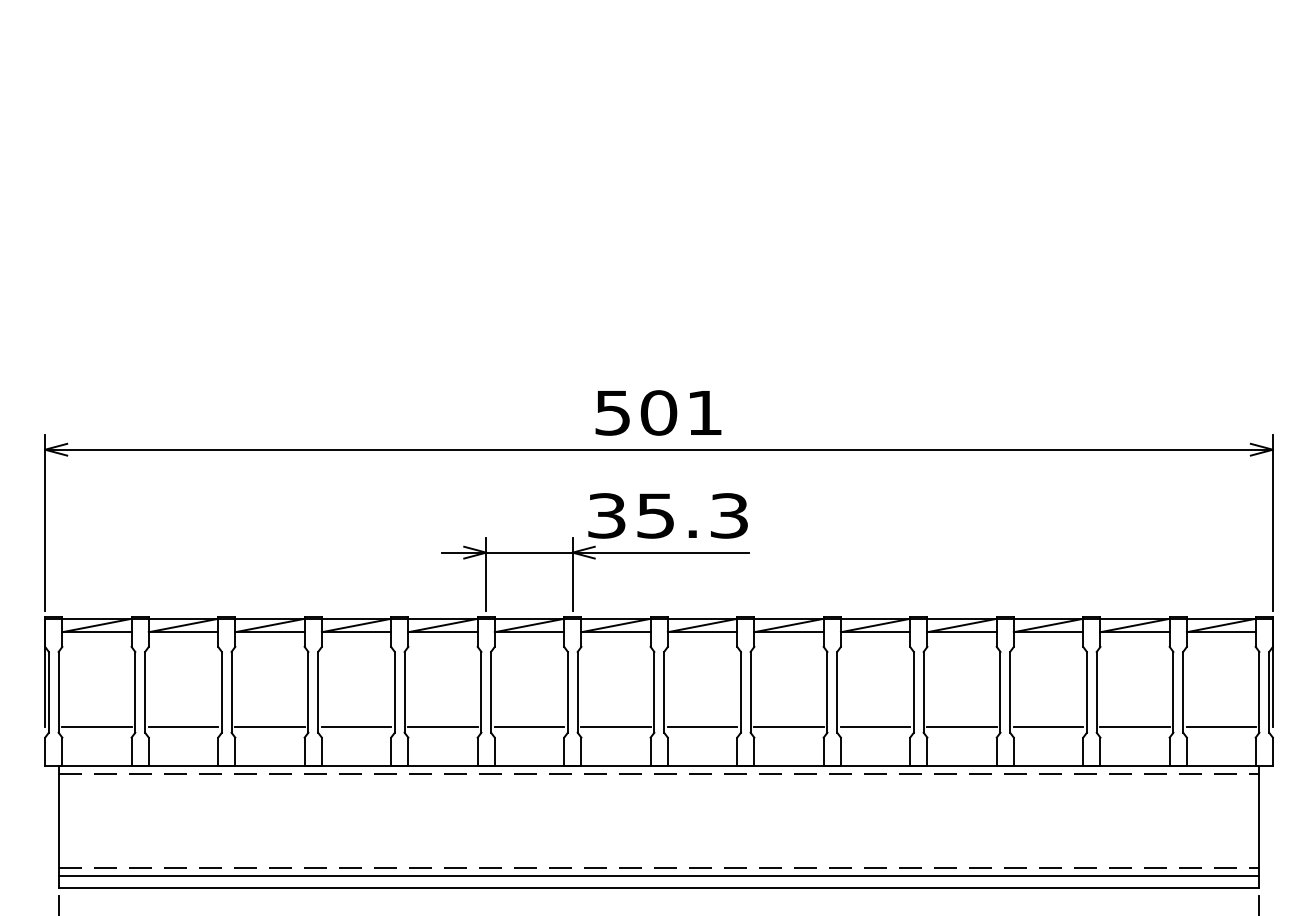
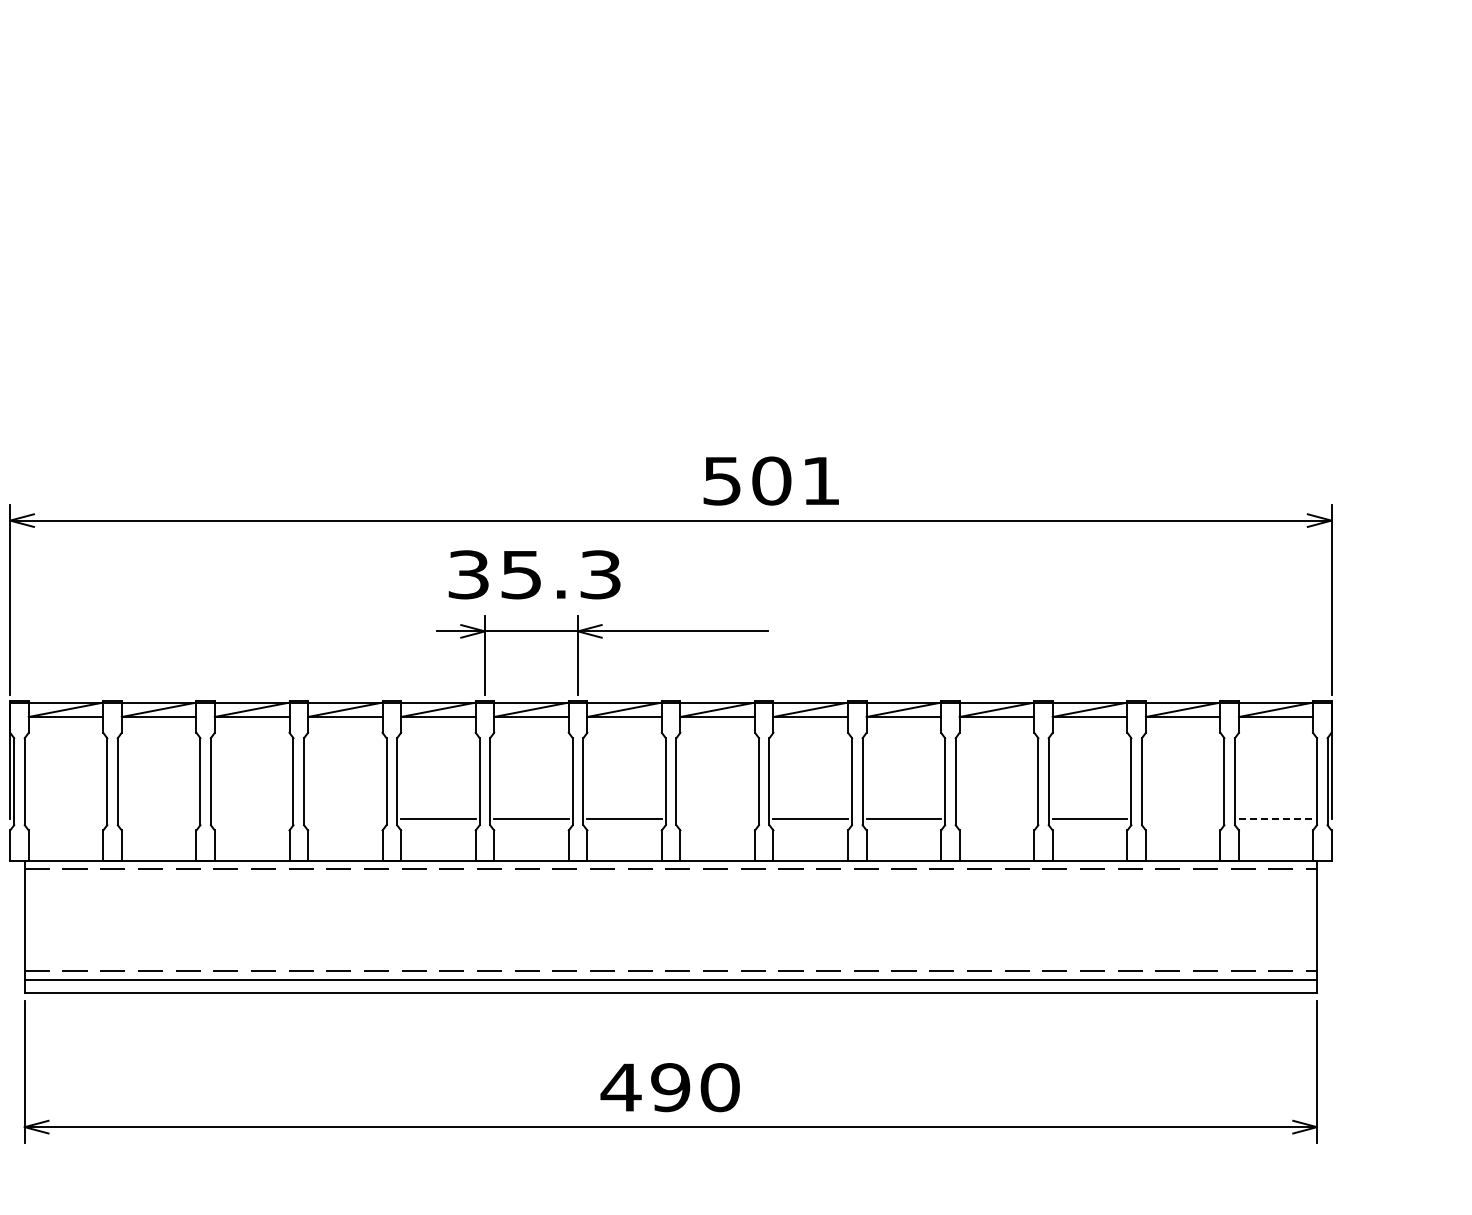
text: (657, 412) -> (770, 480), moved
text: (667, 515) -> (534, 574), moved
line: (96, 726) -> (65, 818), removed
line: (182, 726) -> (158, 818), removed
line: (269, 726) -> (251, 818), removed
line: (356, 726) -> (345, 818), removed
line: (702, 726) -> (717, 818), removed
line: (961, 726) -> (996, 818), removed
line: (1134, 726) -> (1182, 818), removed
line: (1221, 726) -> (1276, 818), solid -> dashed

